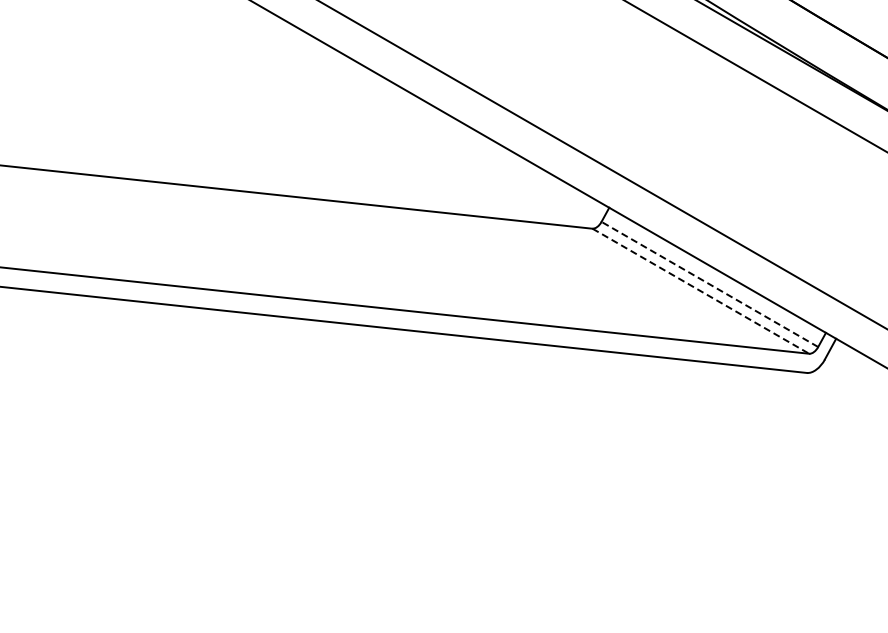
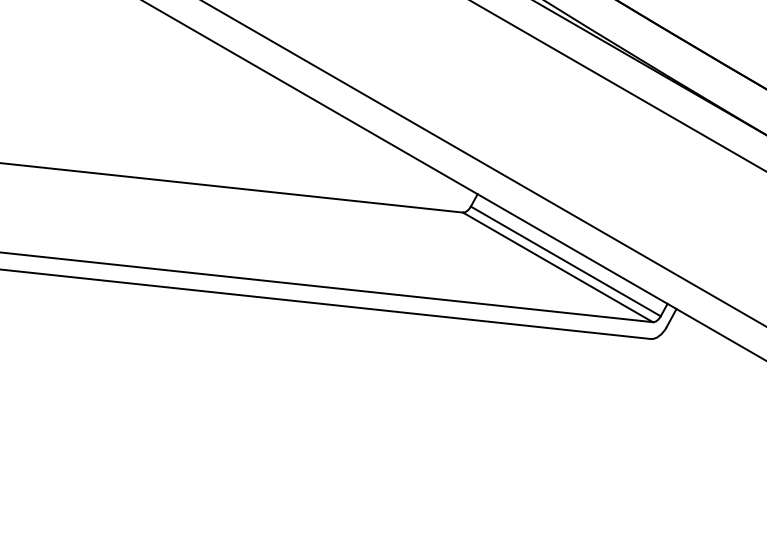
line: (709, 284) -> (565, 261), dashed -> solid
line: (701, 291) -> (558, 267), dashed -> solid

